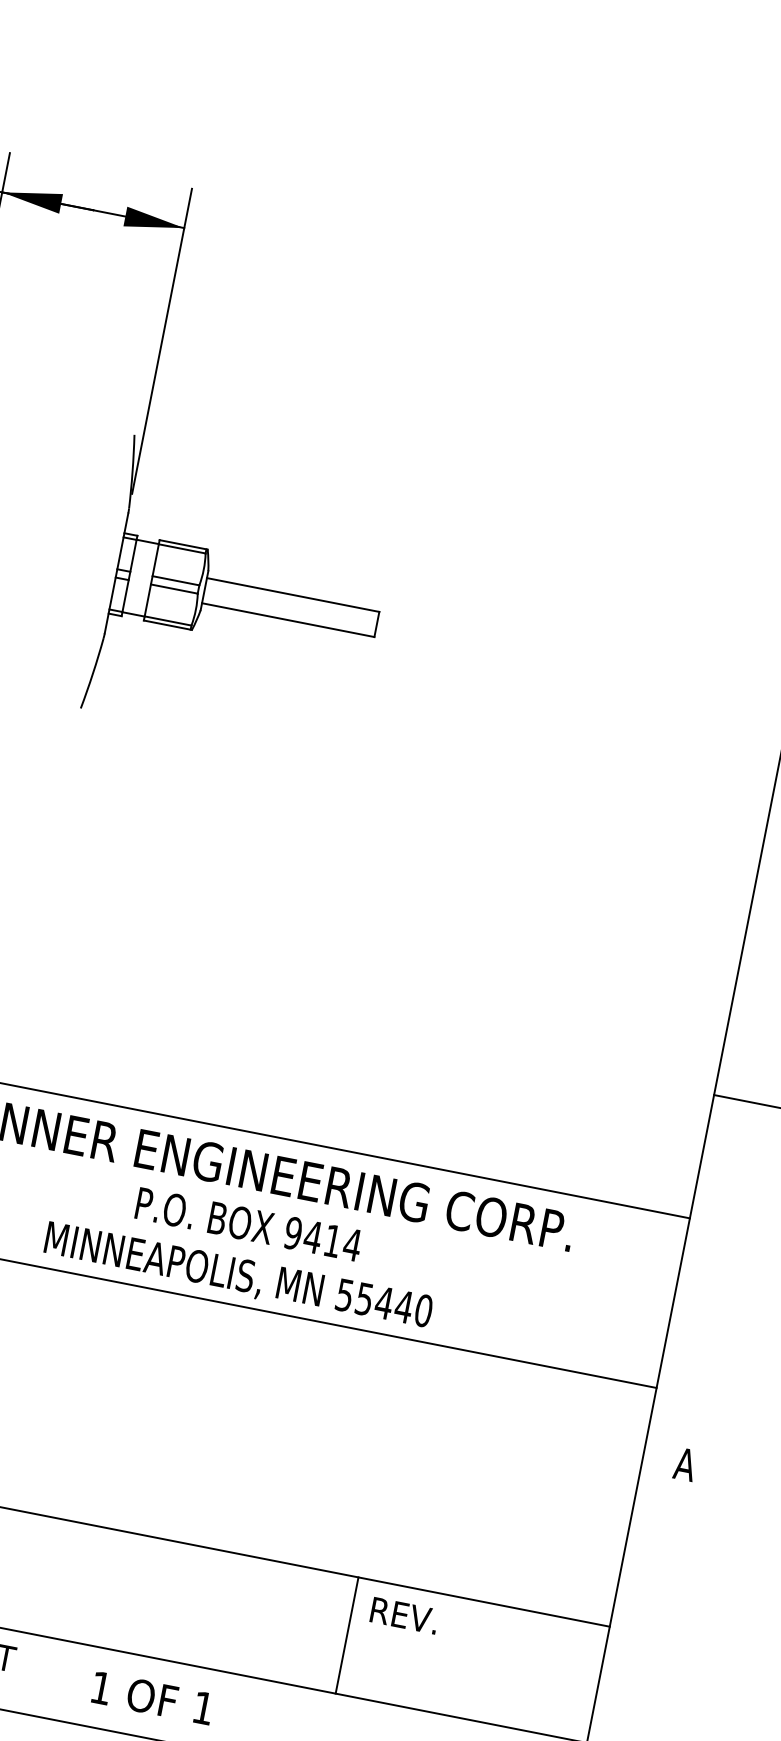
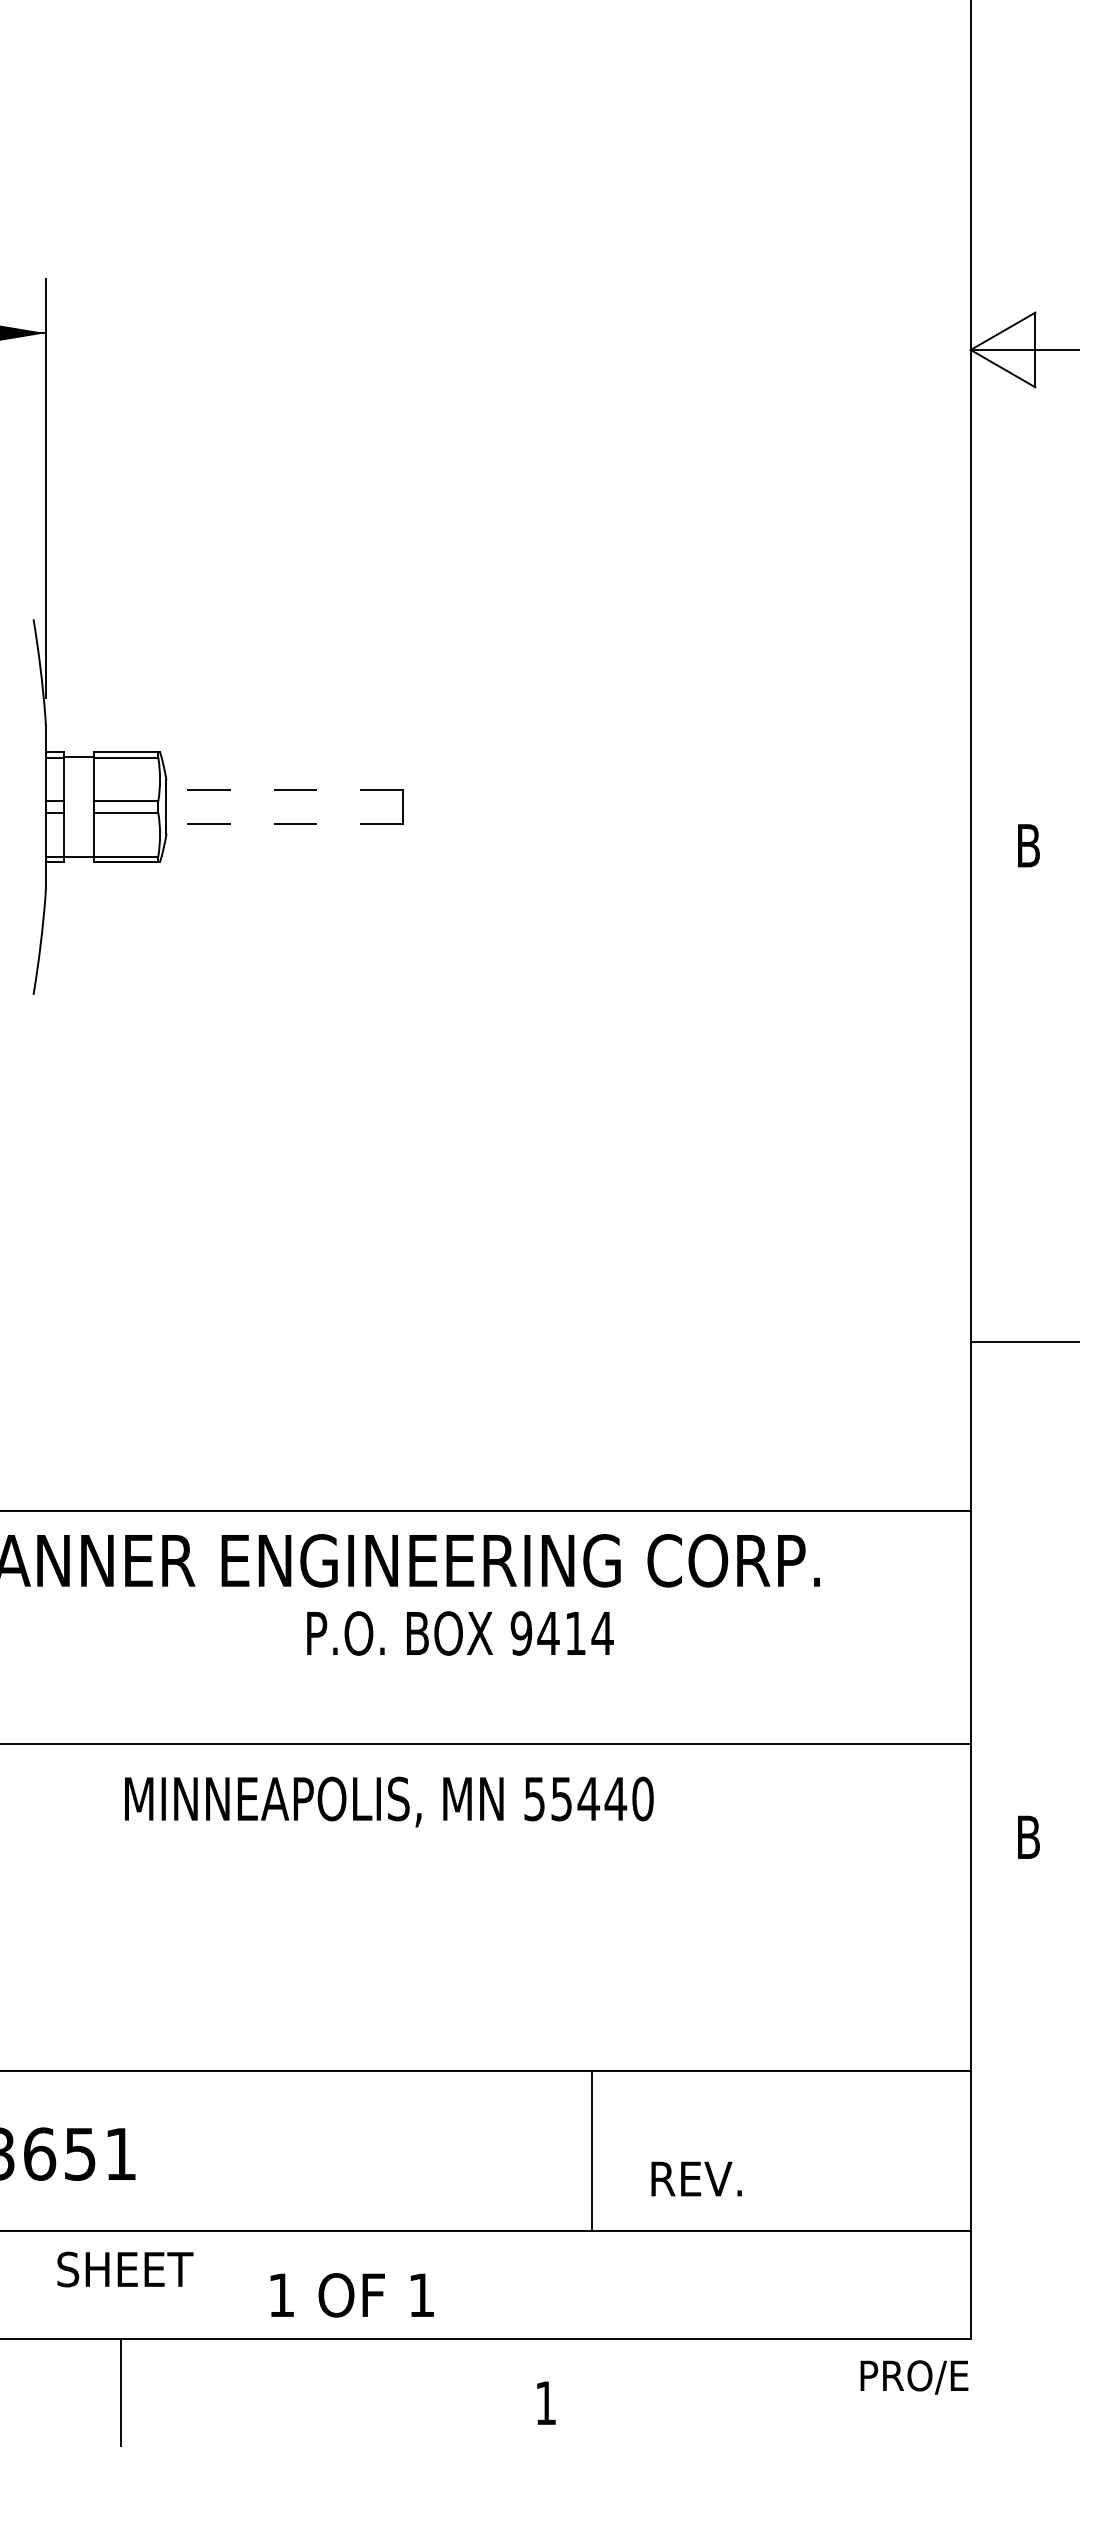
line: (293, 594) -> (284, 789), solid -> dashed
line: (288, 620) -> (284, 824), solid -> dashed
text: (248, 1224) -> (460, 1633), moved
text: (238, 1276) -> (389, 1801), moved
text: (685, 1463) -> (1028, 1836), A -> B
text: (404, 1615) -> (696, 2178), moved
line: (346, 1635) -> (591, 2150), moved
text: (152, 1698) -> (351, 2295), moved

